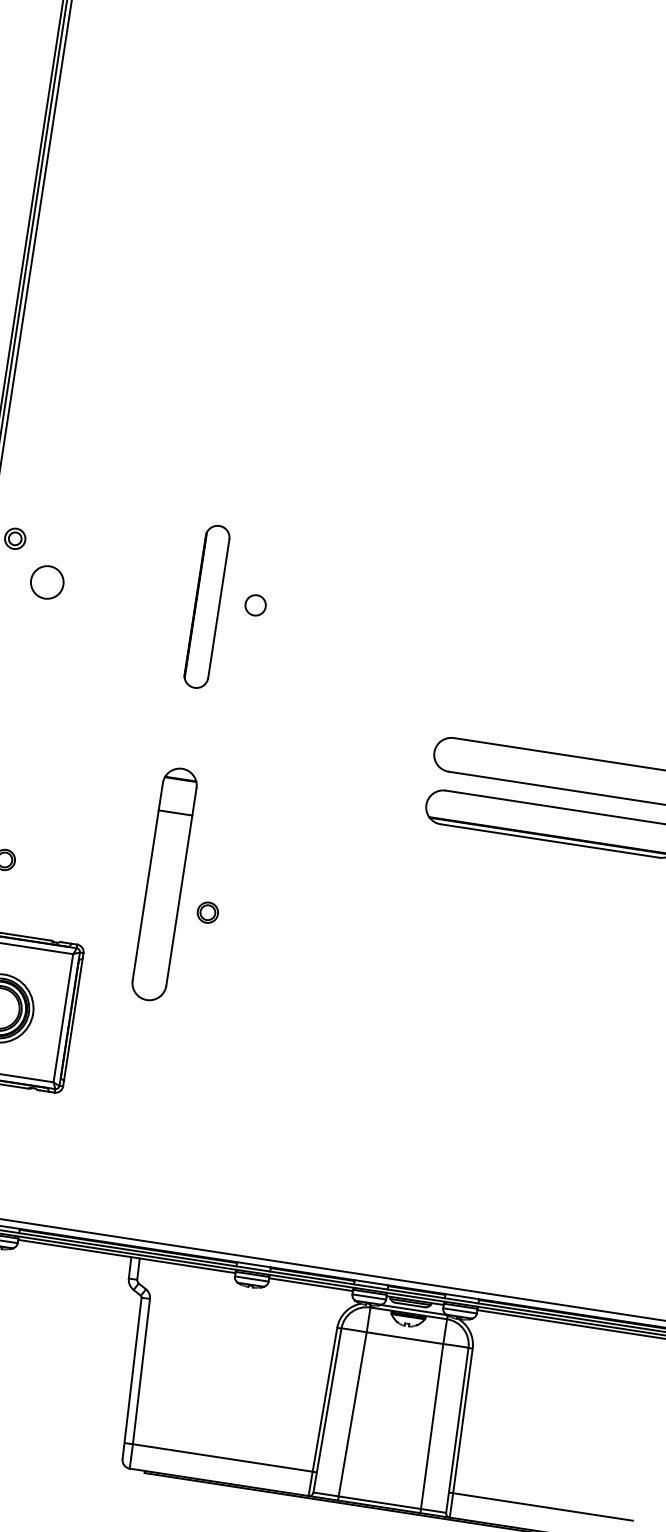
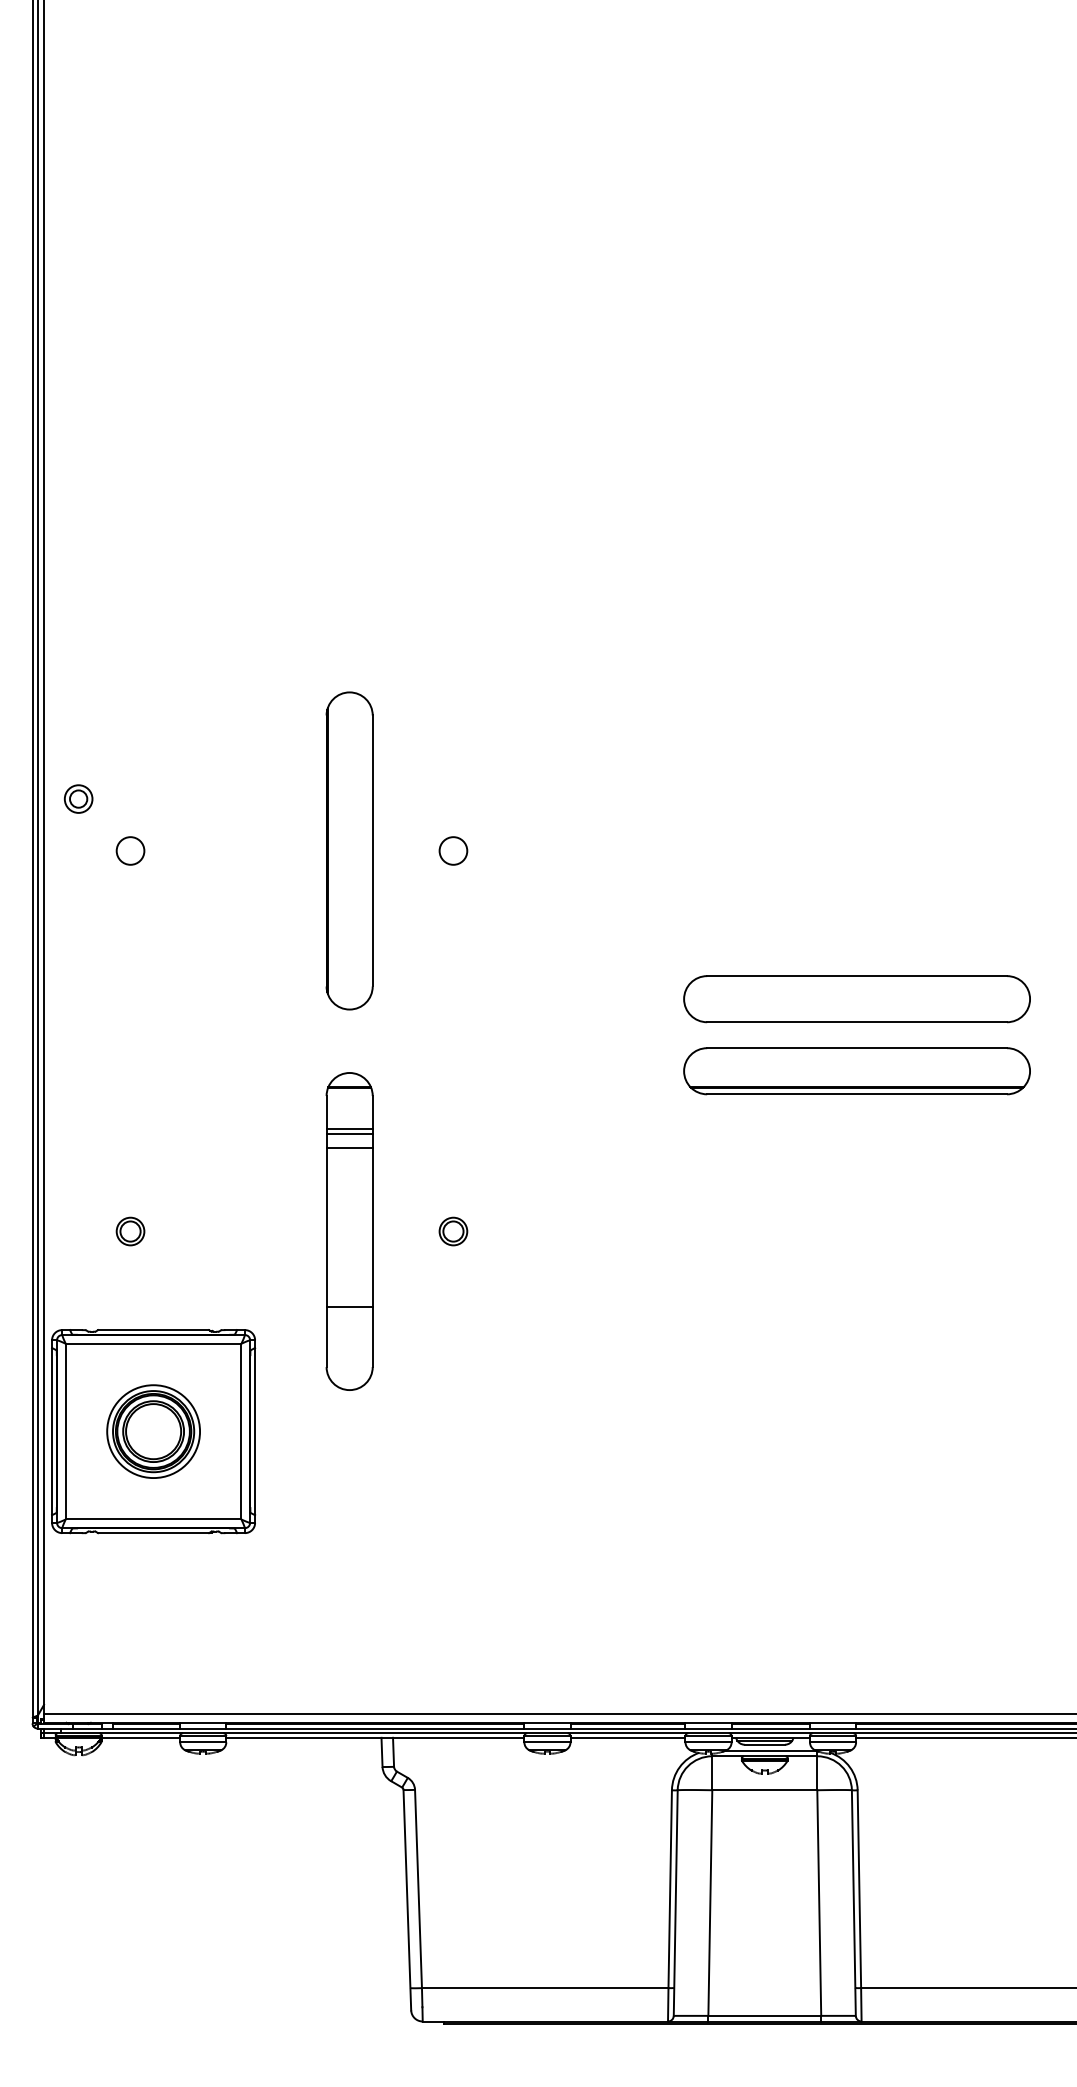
circle: (47, 582) -> (130, 850), size x0.62
circle: (255, 605) -> (453, 850), moved
part: (207, 606) -> (349, 850), size x1.43
line: (175, 810) -> (349, 1129), added
line: (173, 823) -> (349, 1147), added
part: (207, 912) -> (453, 1231), moved
line: (156, 939) -> (349, 1306), added

